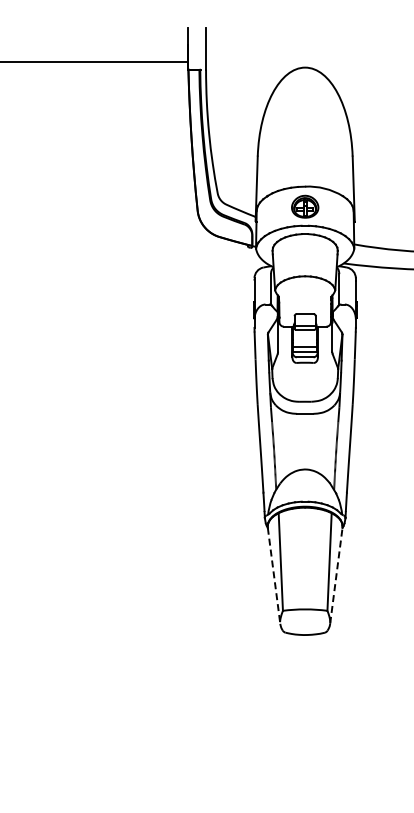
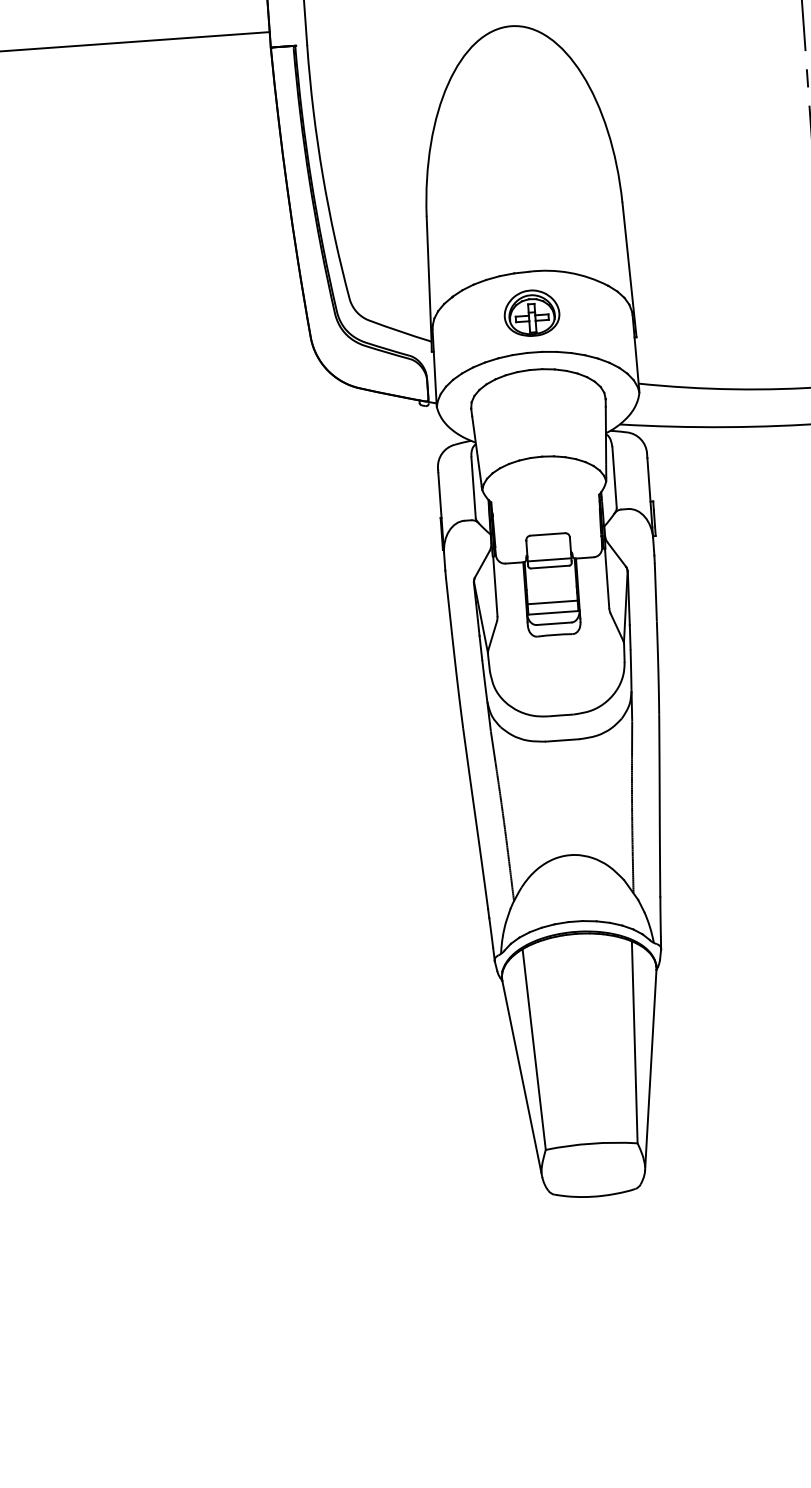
line: (336, 575) -> (651, 1069), dashed -> solid
line: (274, 576) -> (523, 1080), dashed -> solid

